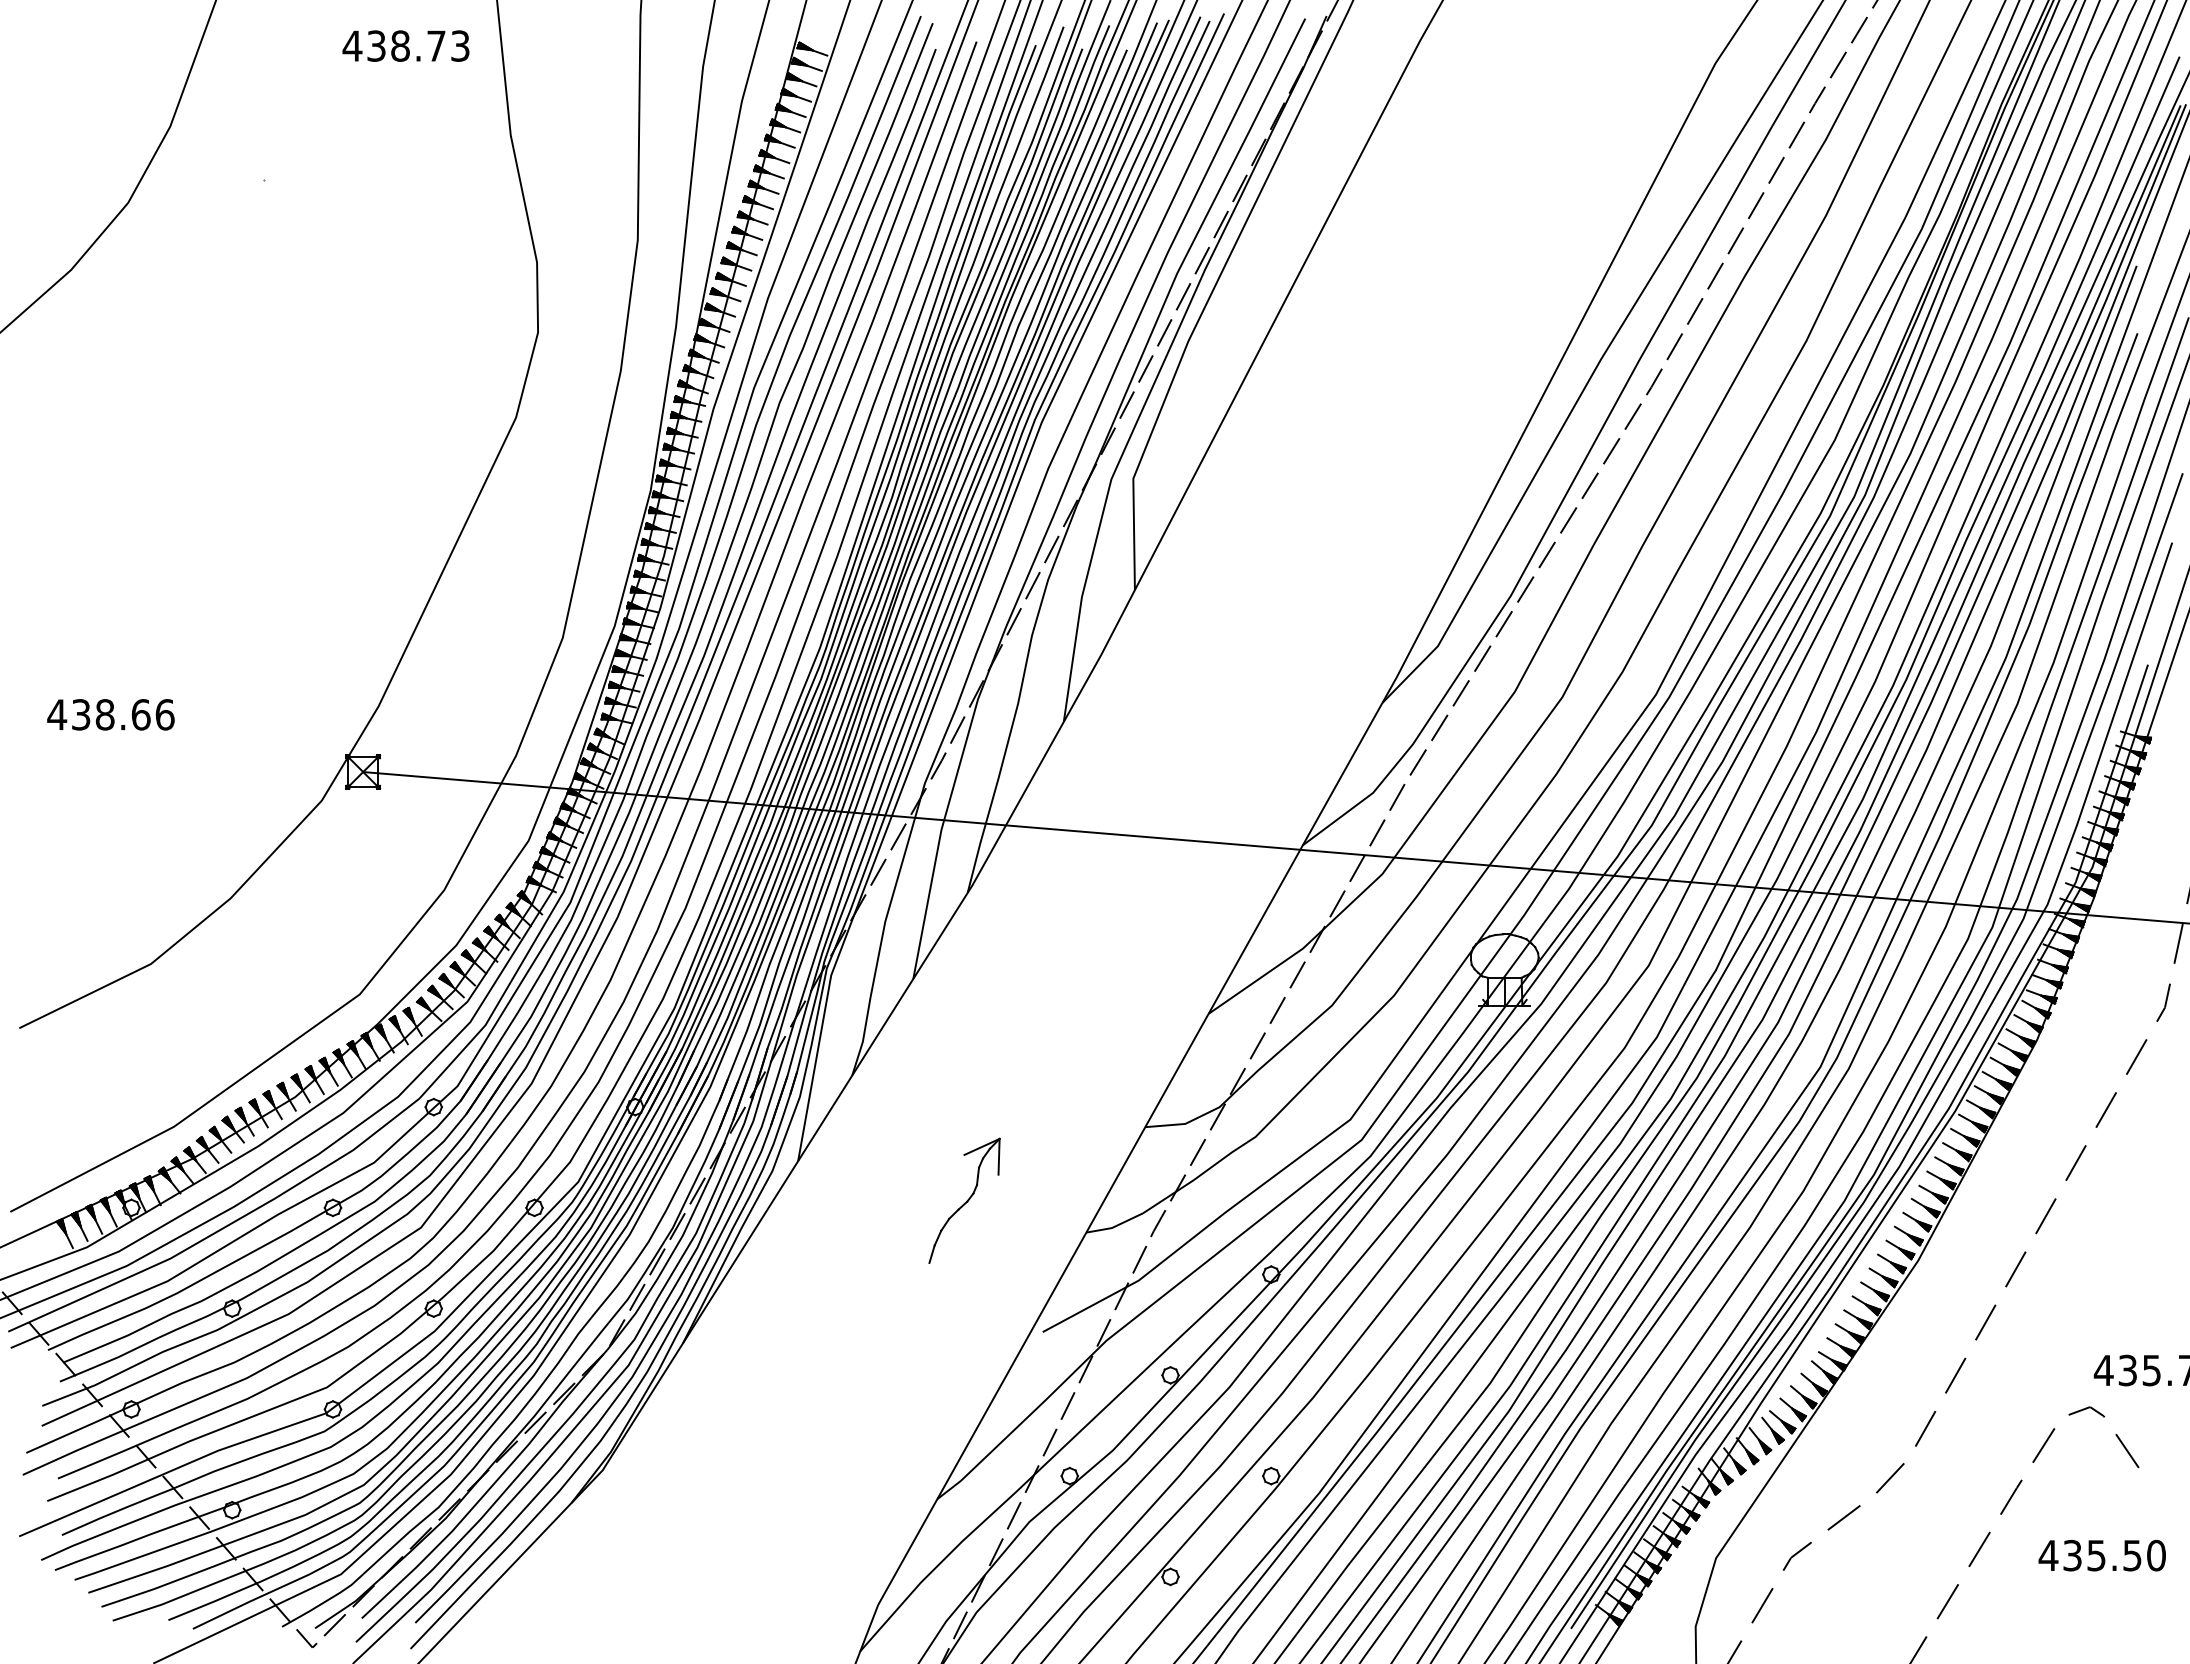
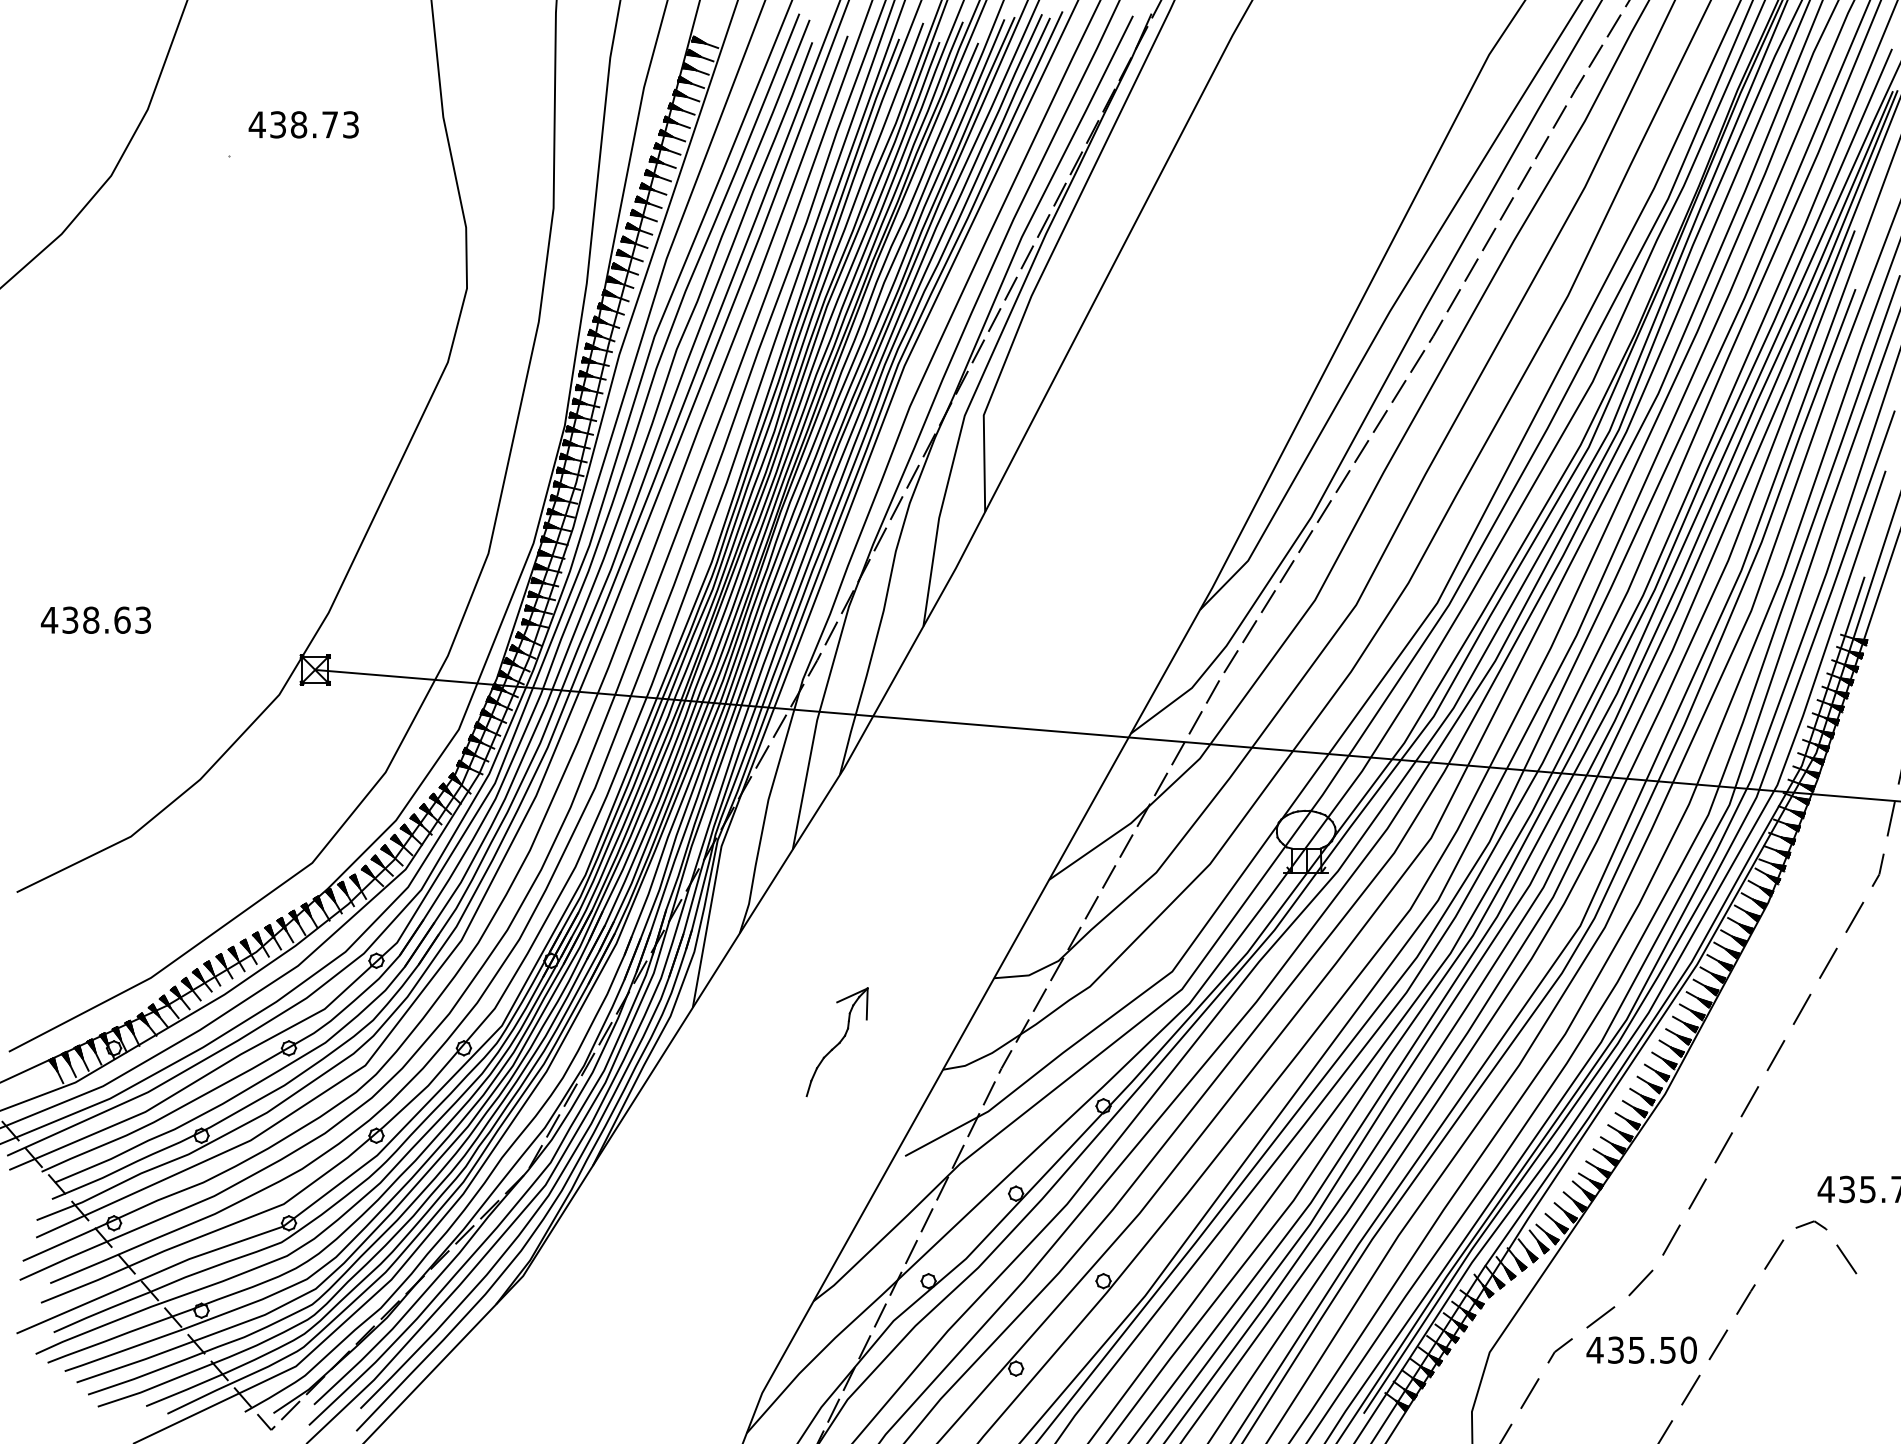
text: (405, 45) -> (303, 124), moved
text: (164, 714) -> (142, 619), 438.66 -> 438.63
text: (2101, 1555) -> (1641, 1350), moved

